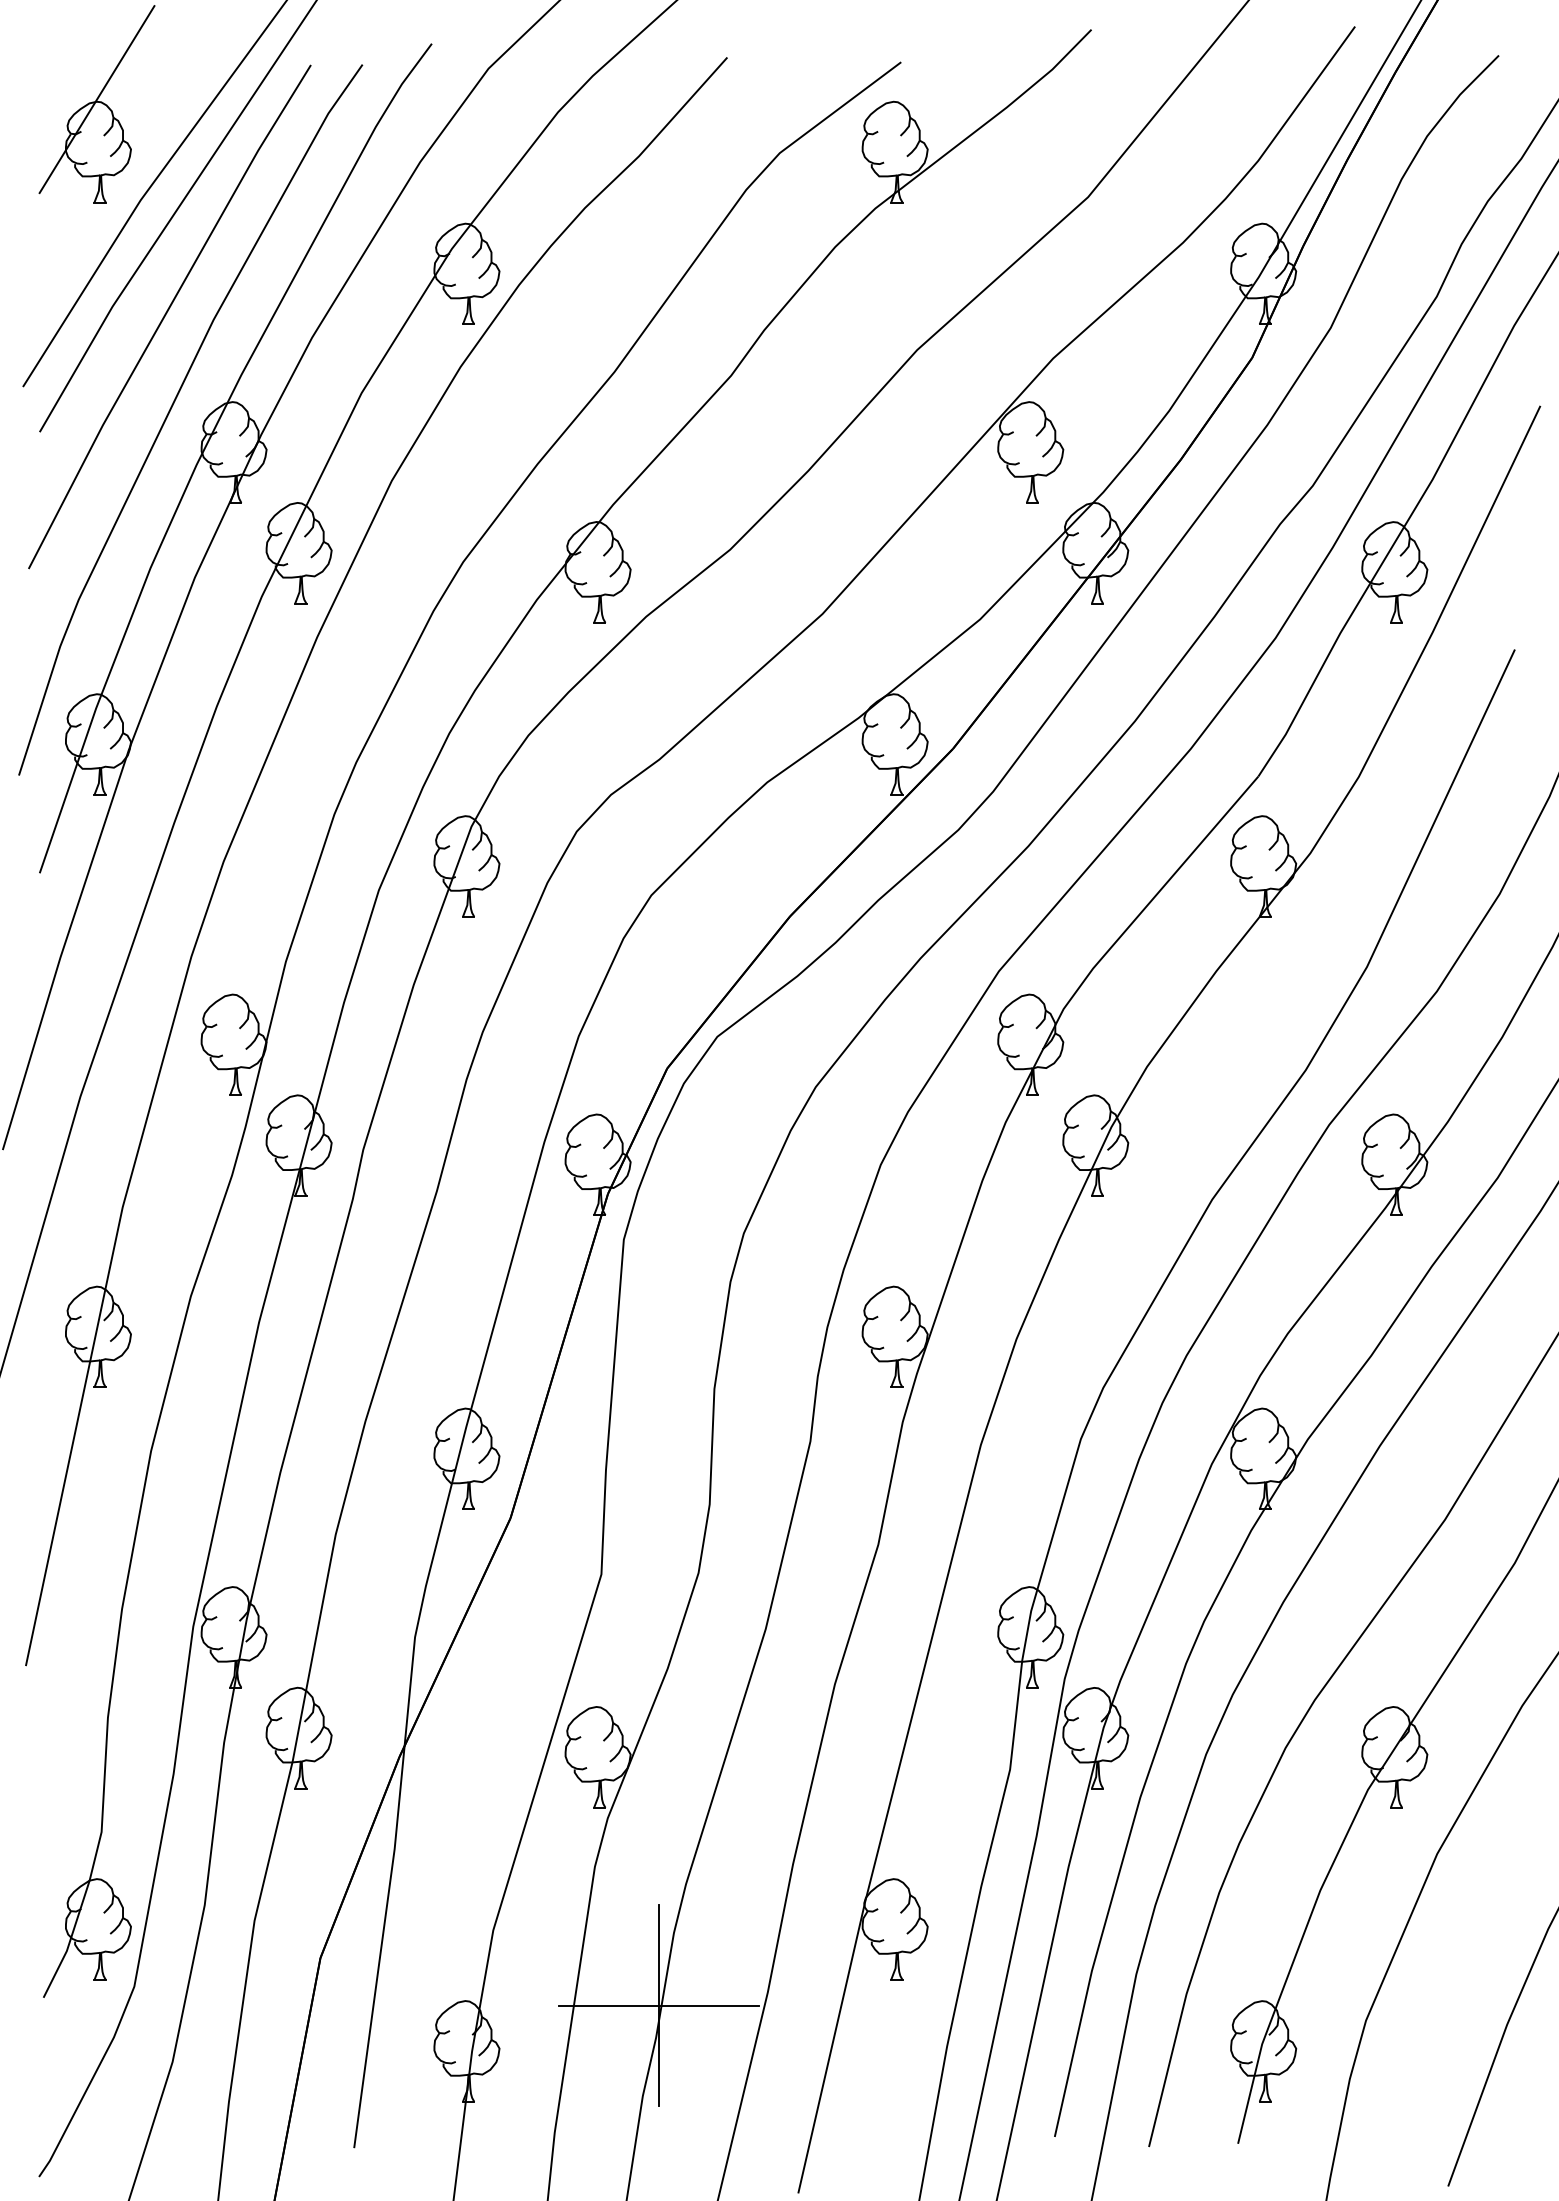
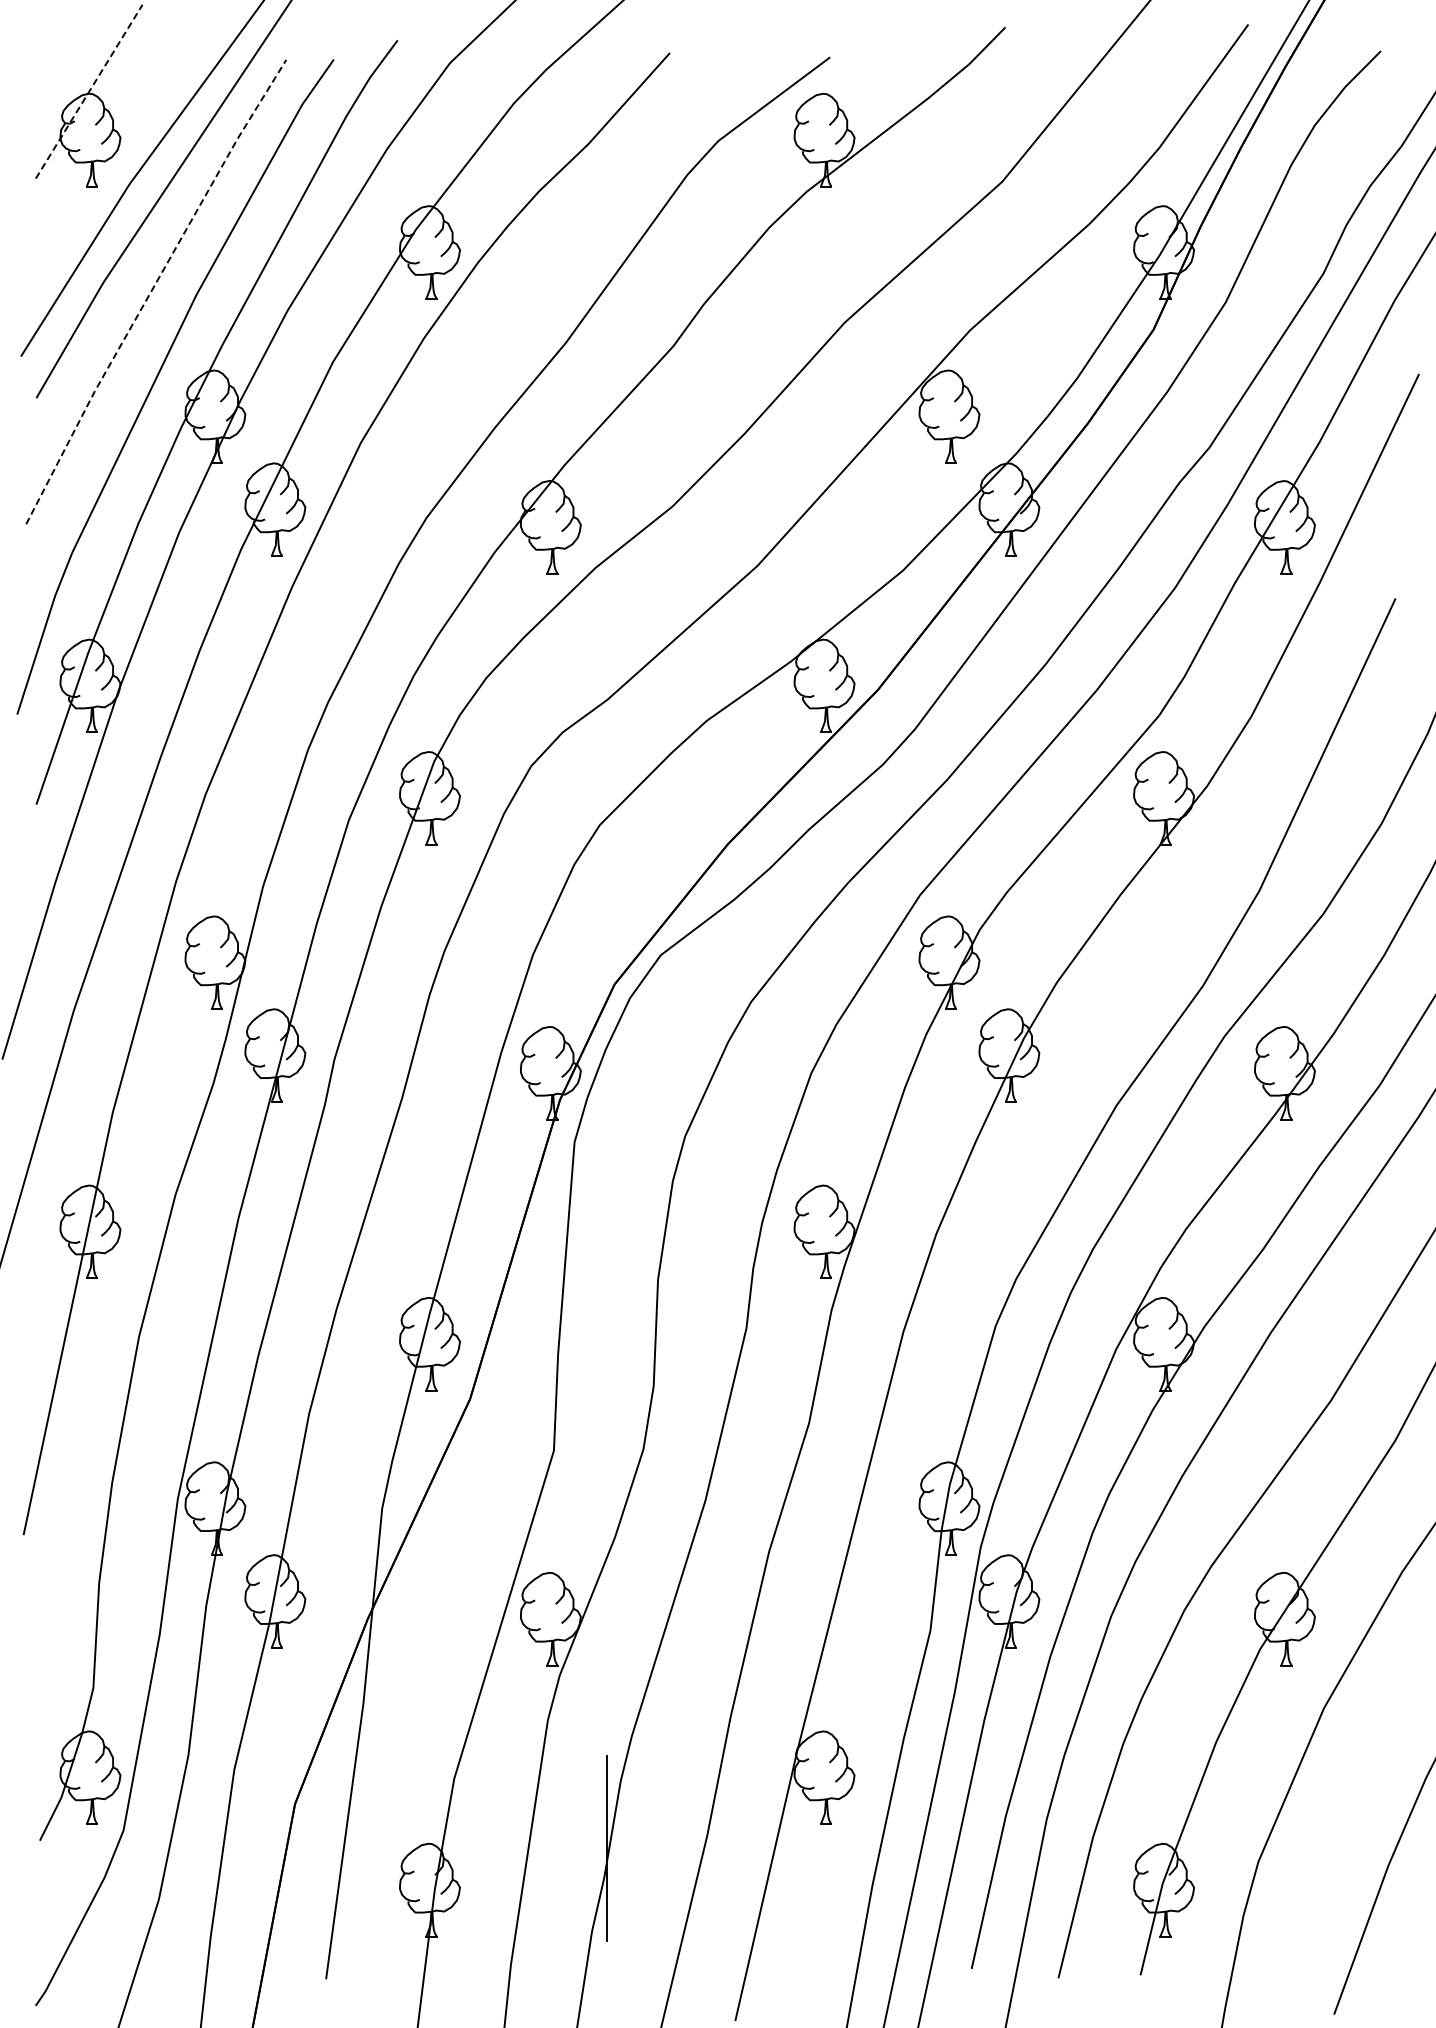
line: (97, 99) -> (89, 91), solid -> dashed
line: (165, 315) -> (152, 290), solid -> dashed
line: (658, 2006) -> (606, 1848), removed

